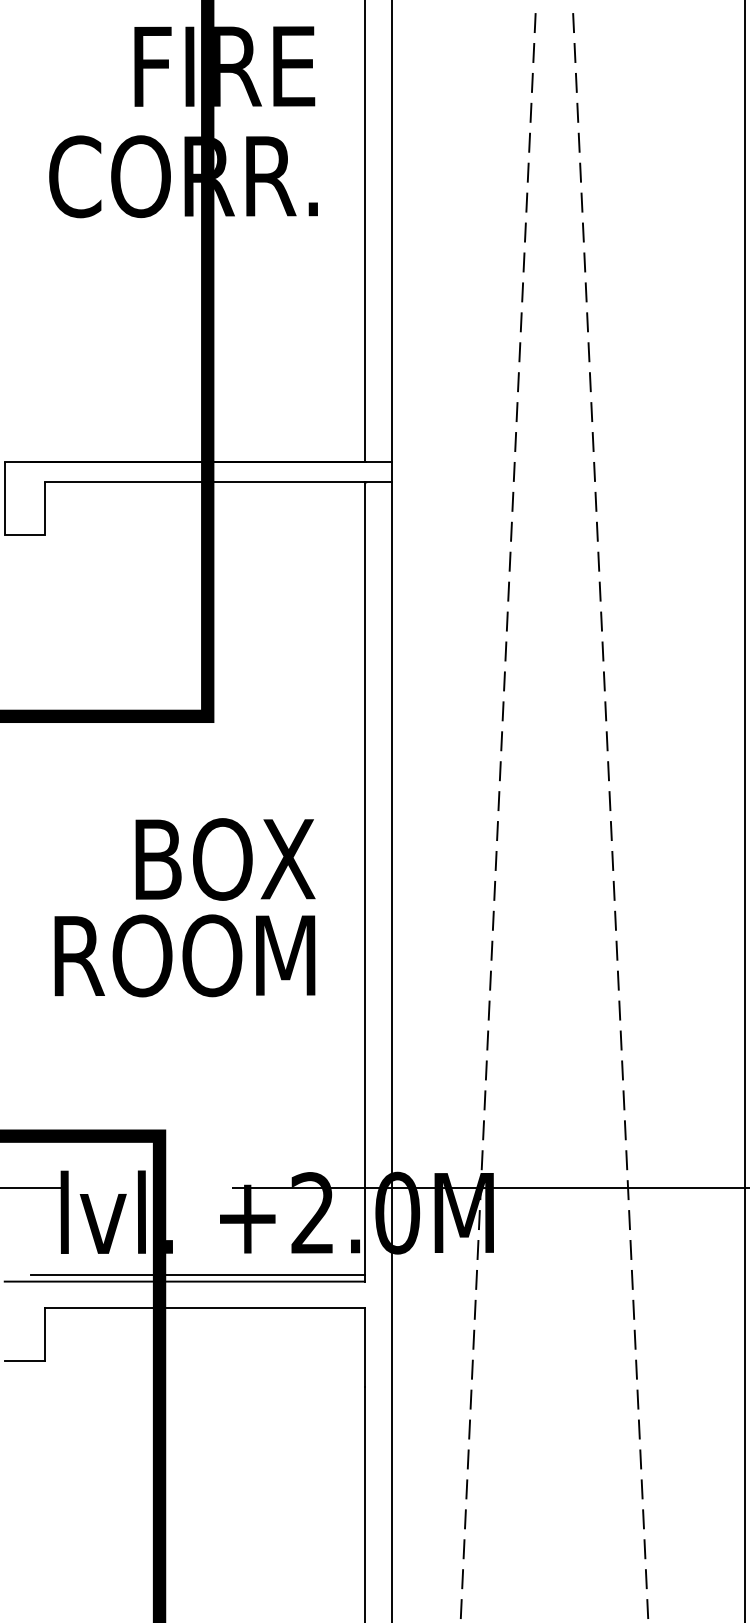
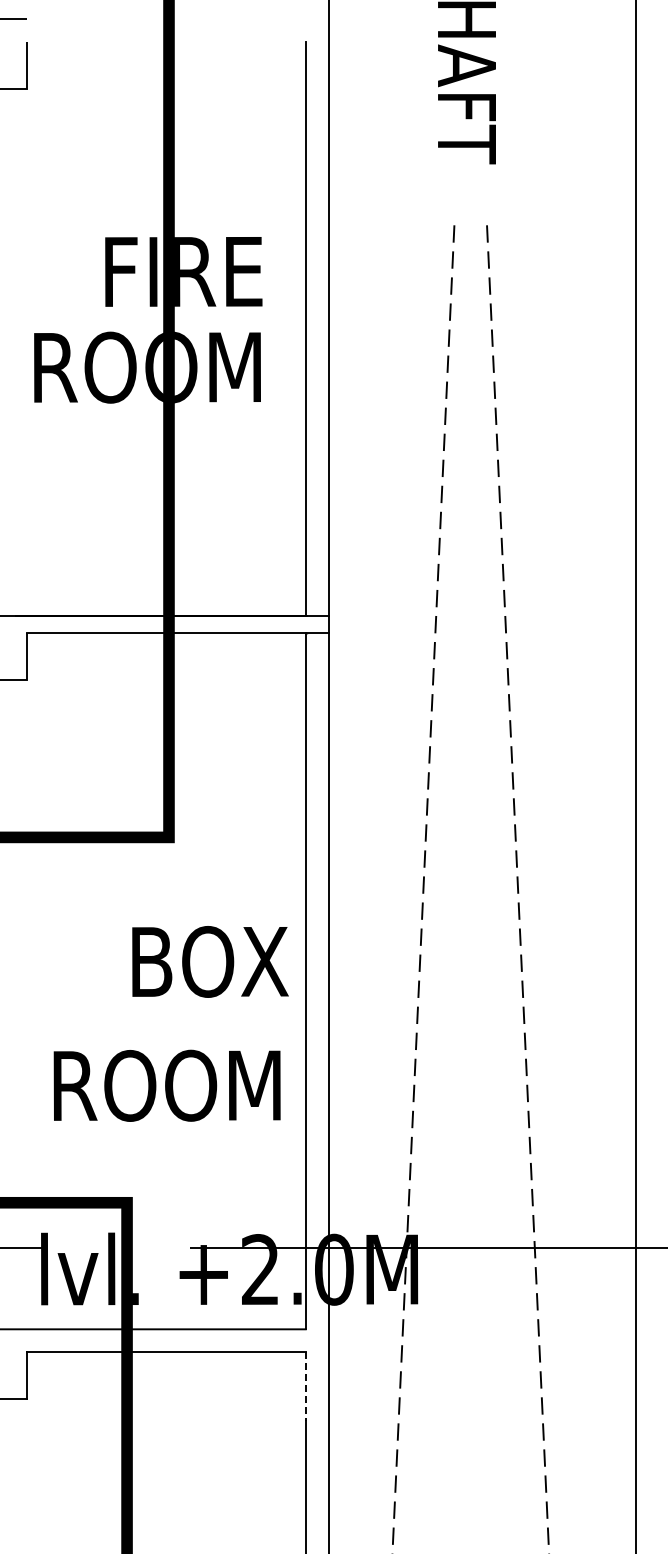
text: (183, 176) -> (147, 367), CORR. -> ROOM
text: (225, 858) -> (210, 961), moved
text: (184, 955) -> (166, 1085), moved
line: (197, 1274) -> (160, 1323), removed
line: (364, 1348) -> (305, 1387), solid -> dashed

